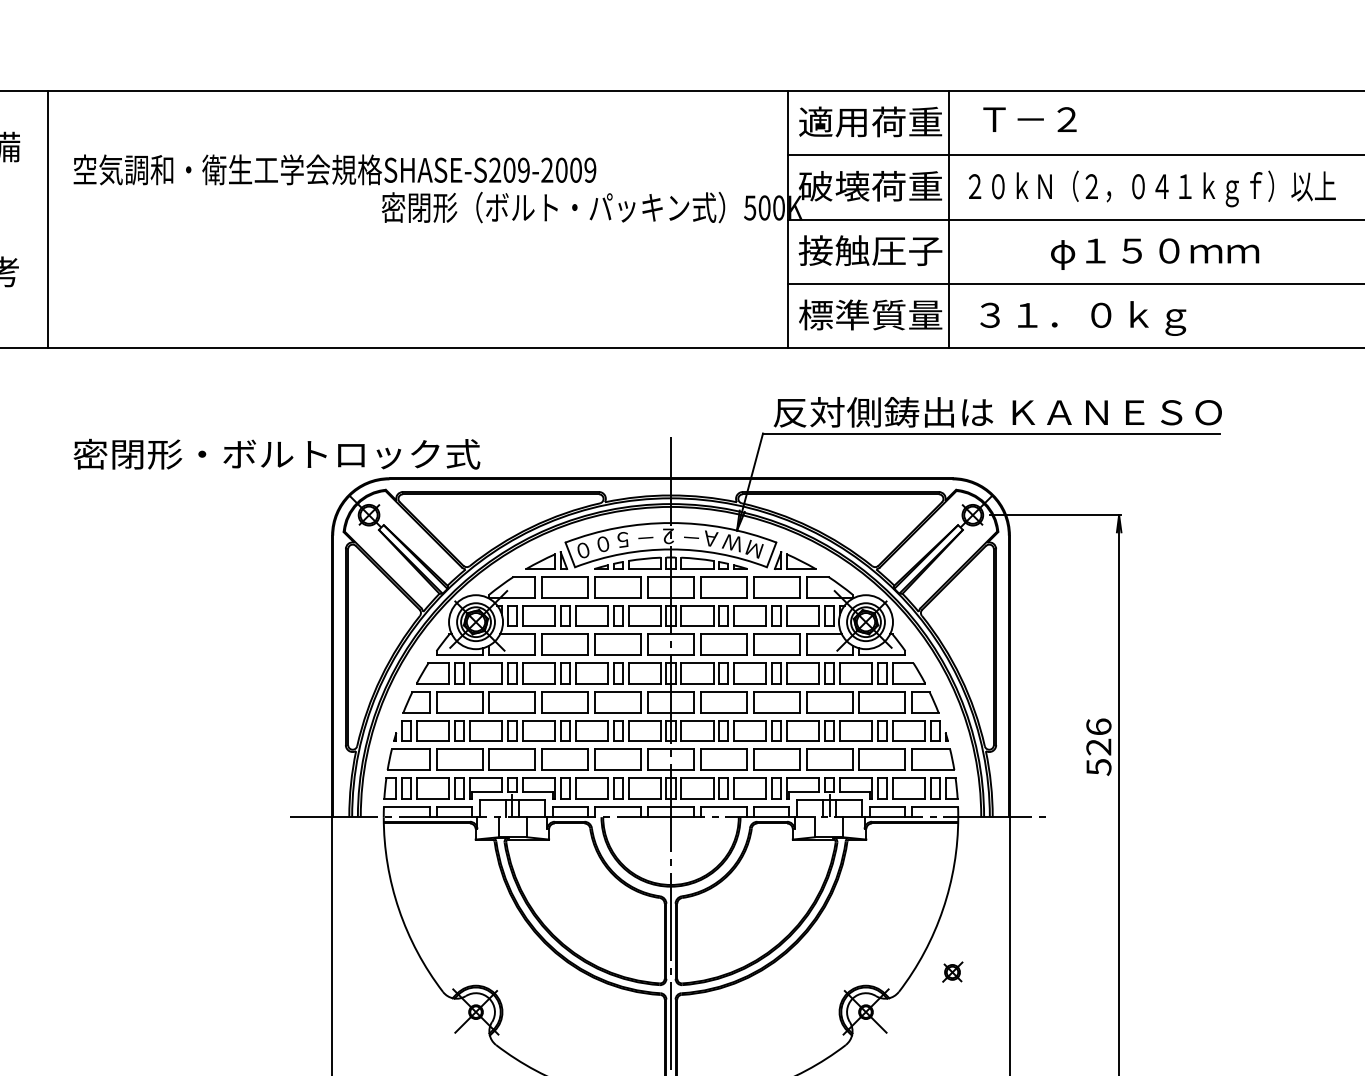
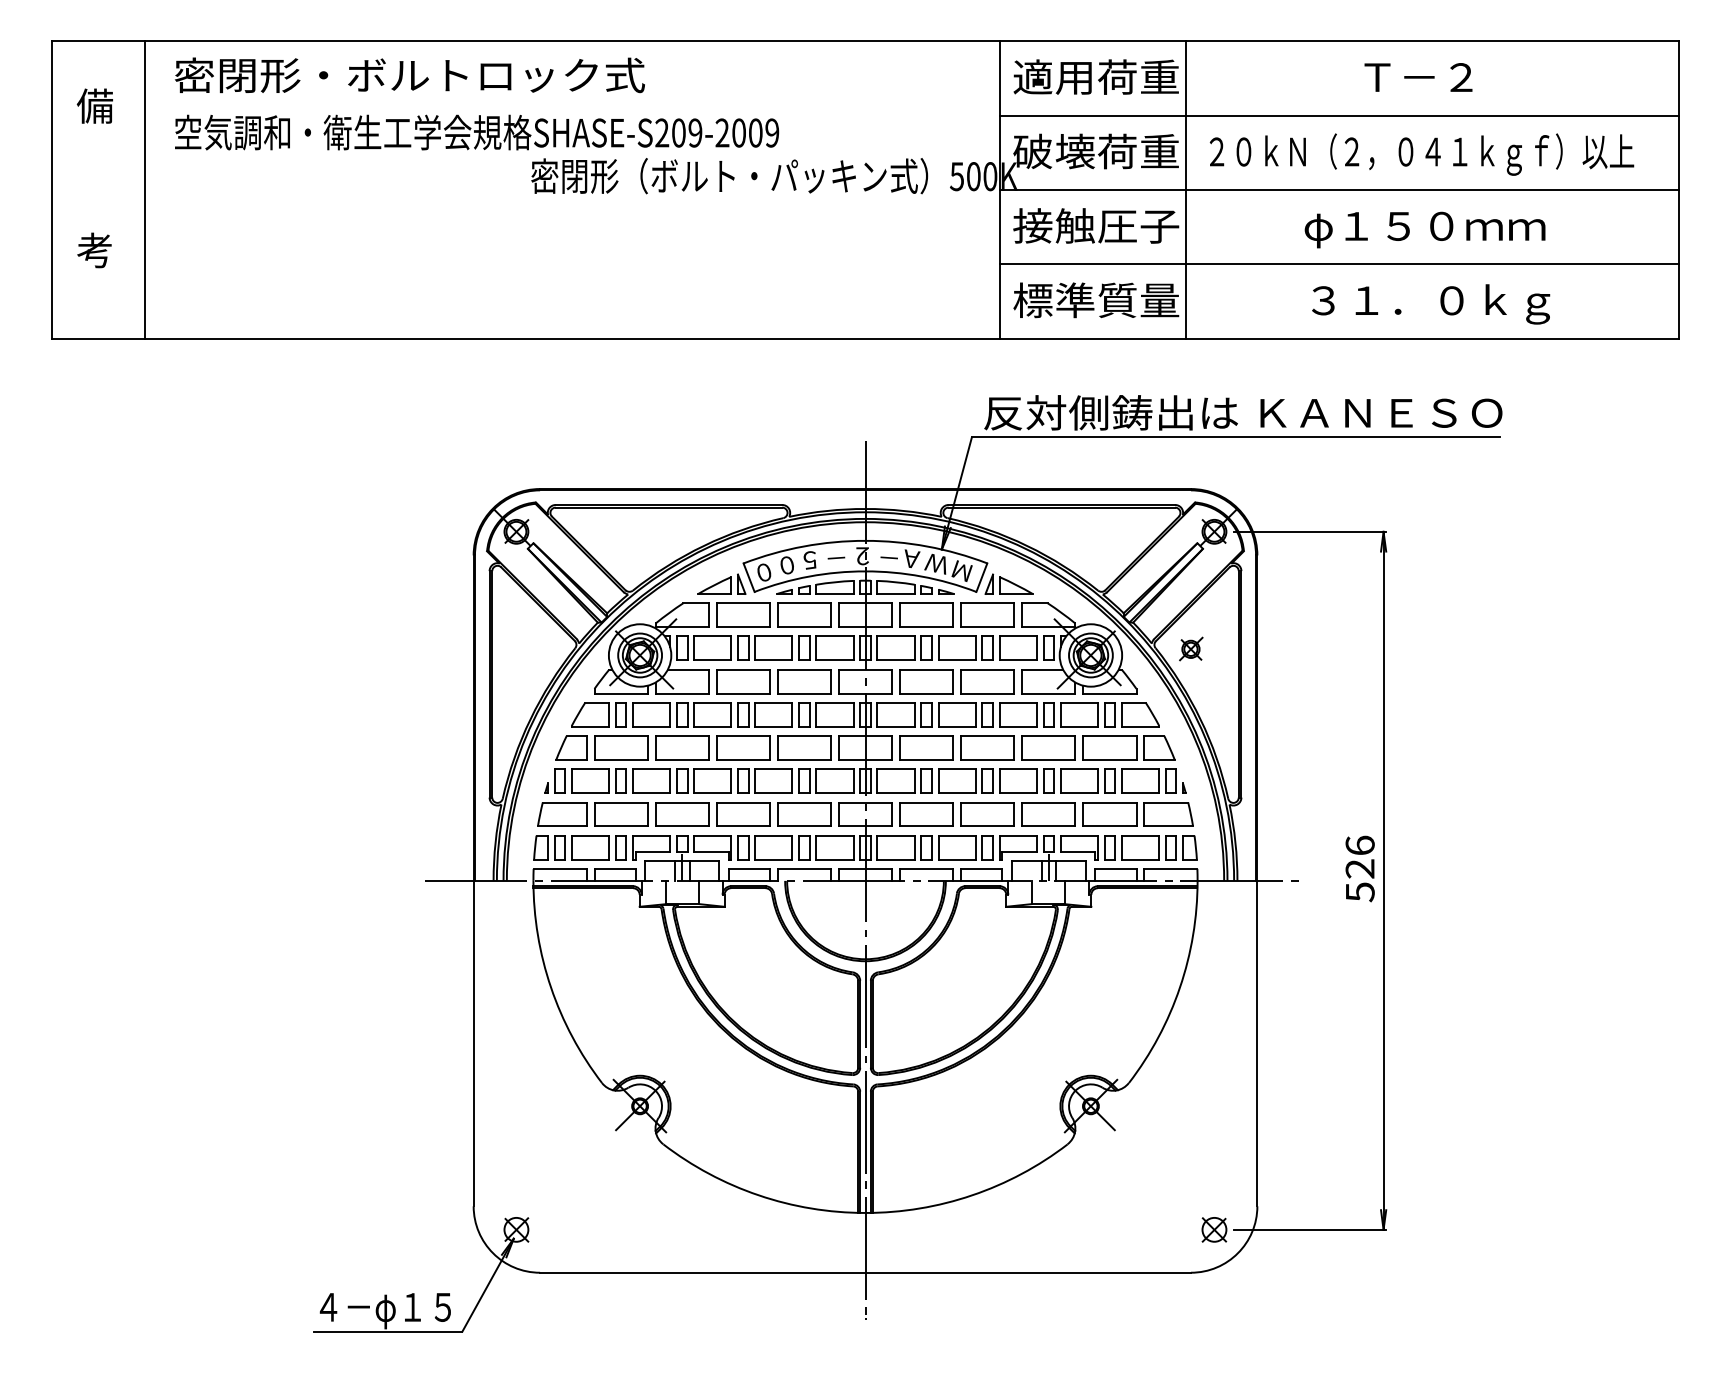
text: (1029, 119) -> (1418, 77), moved
text: (1083, 318) -> (1431, 304), moved
text: (276, 454) -> (409, 75), moved
text: (1098, 746) -> (1359, 868), moved
part: (952, 971) -> (1191, 648), moved

